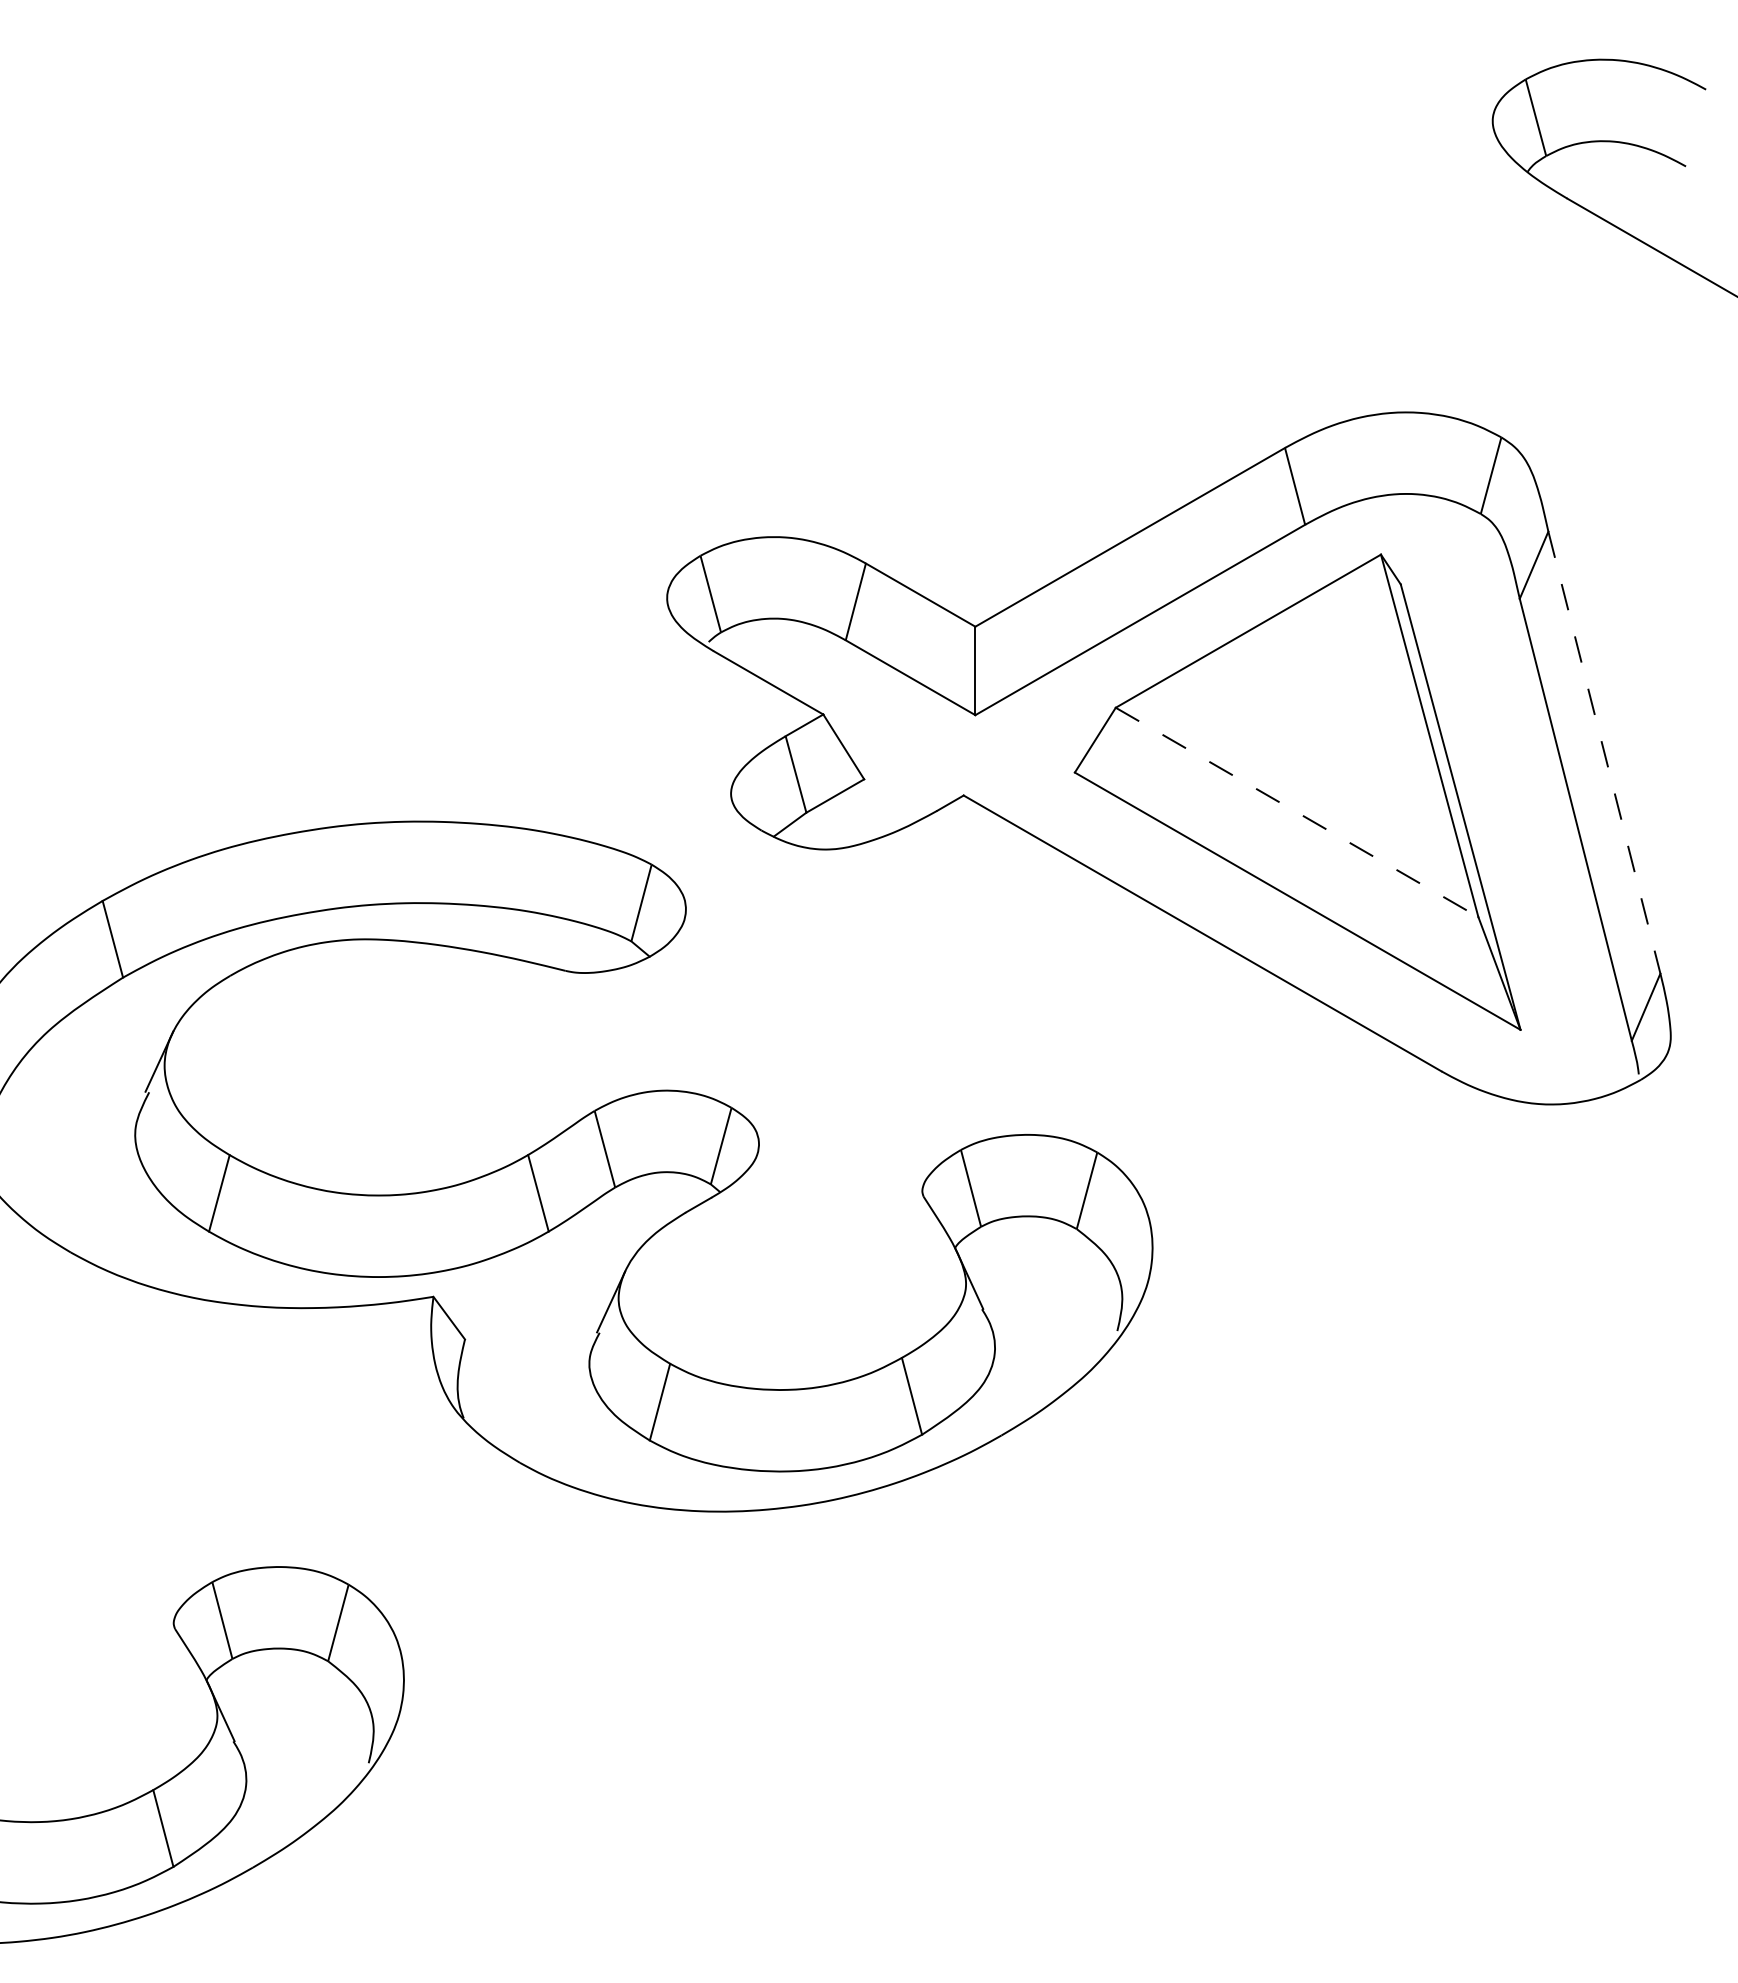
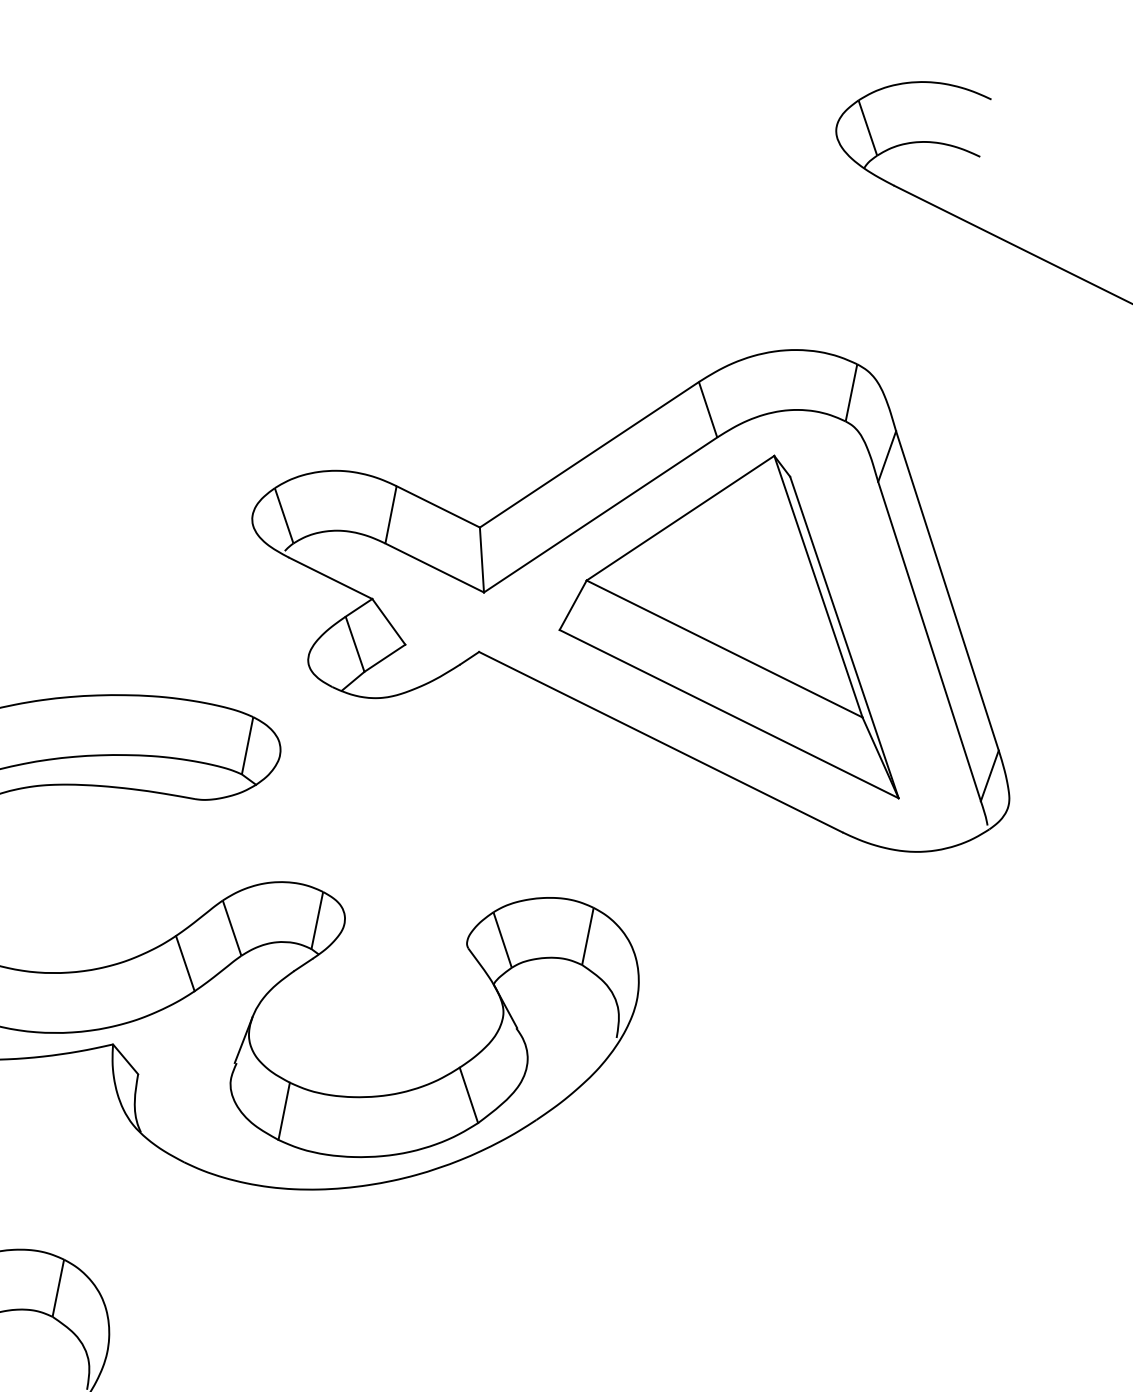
line: (1604, 752) -> (947, 590), dashed -> solid
line: (1297, 812) -> (724, 649), dashed -> solid

